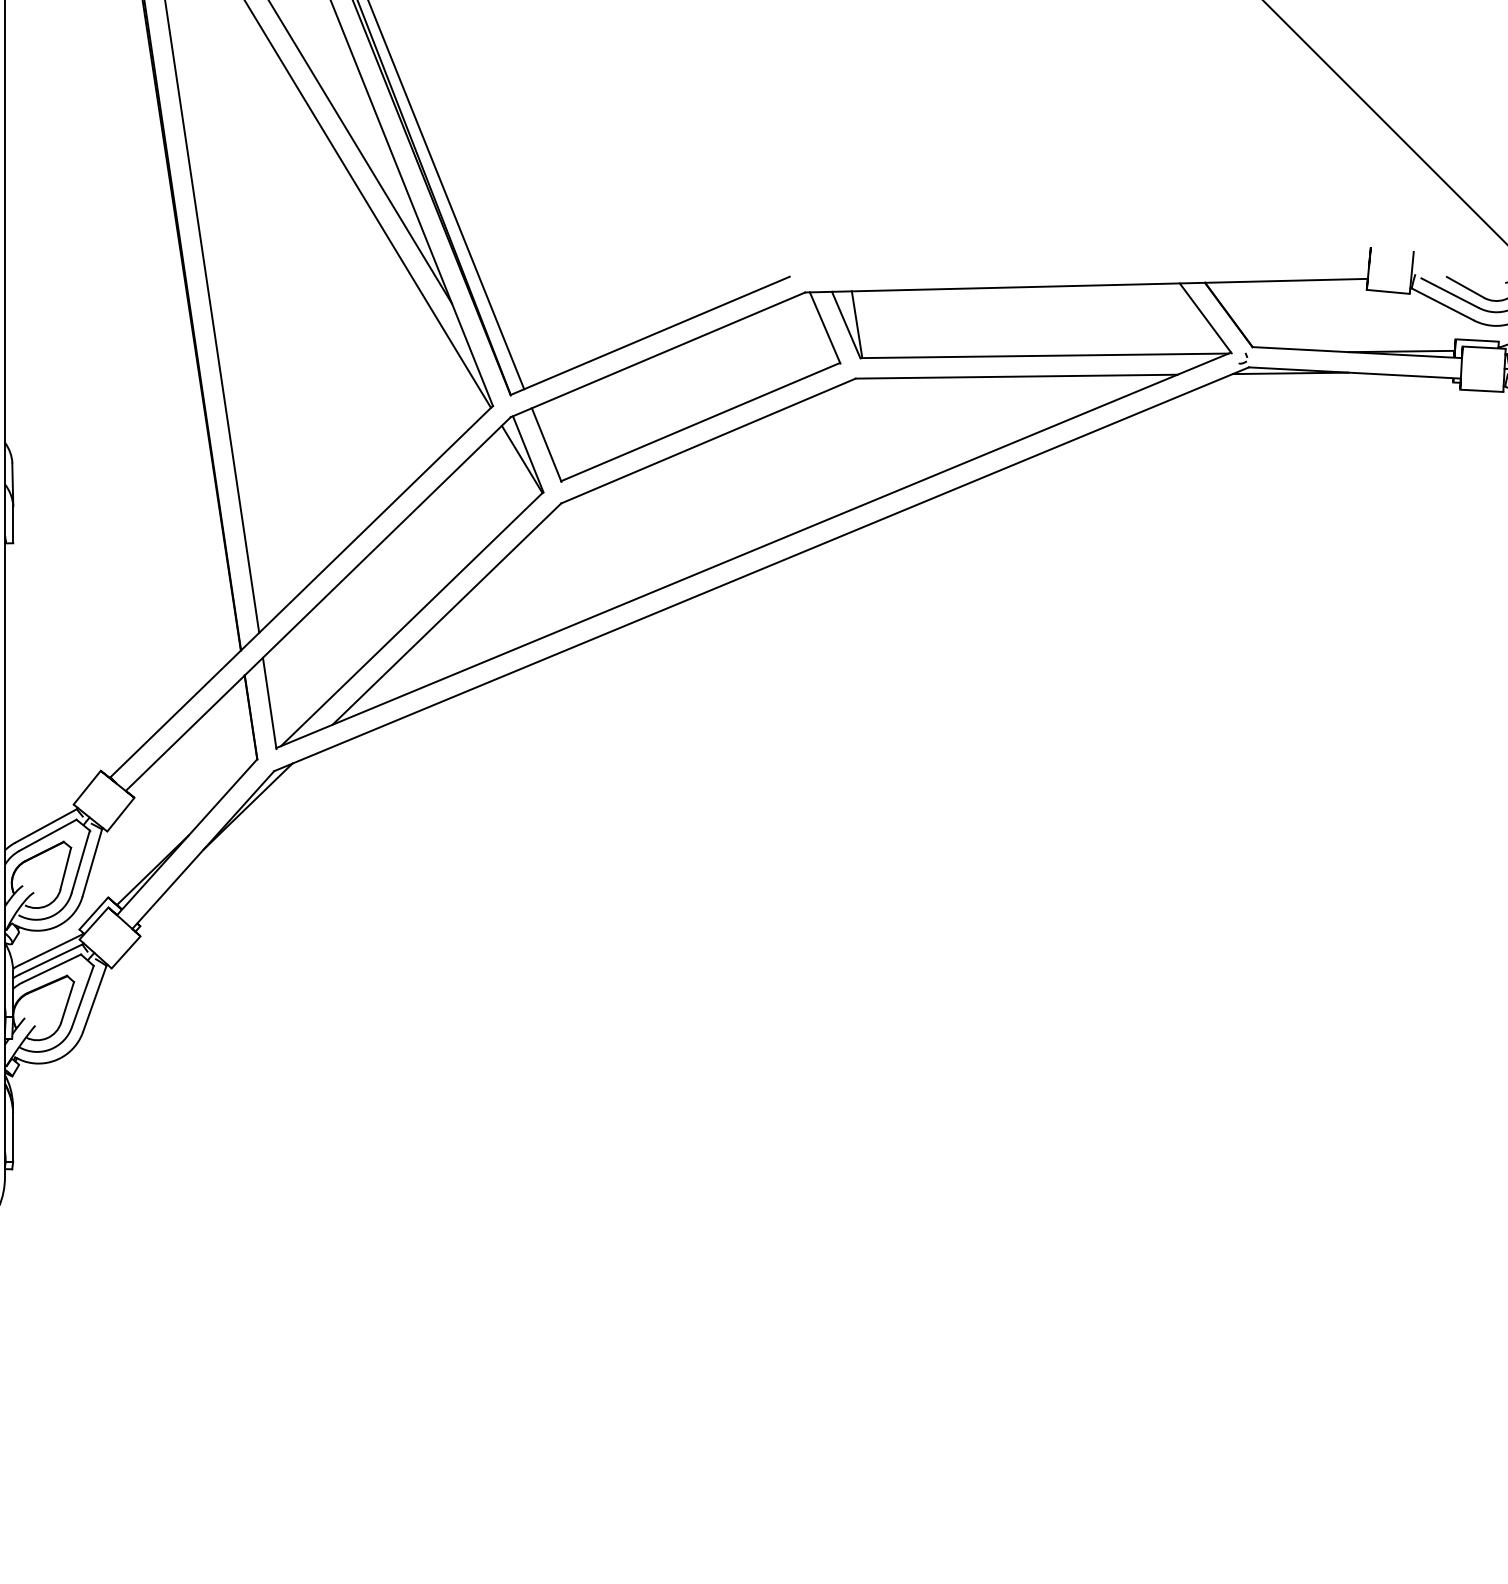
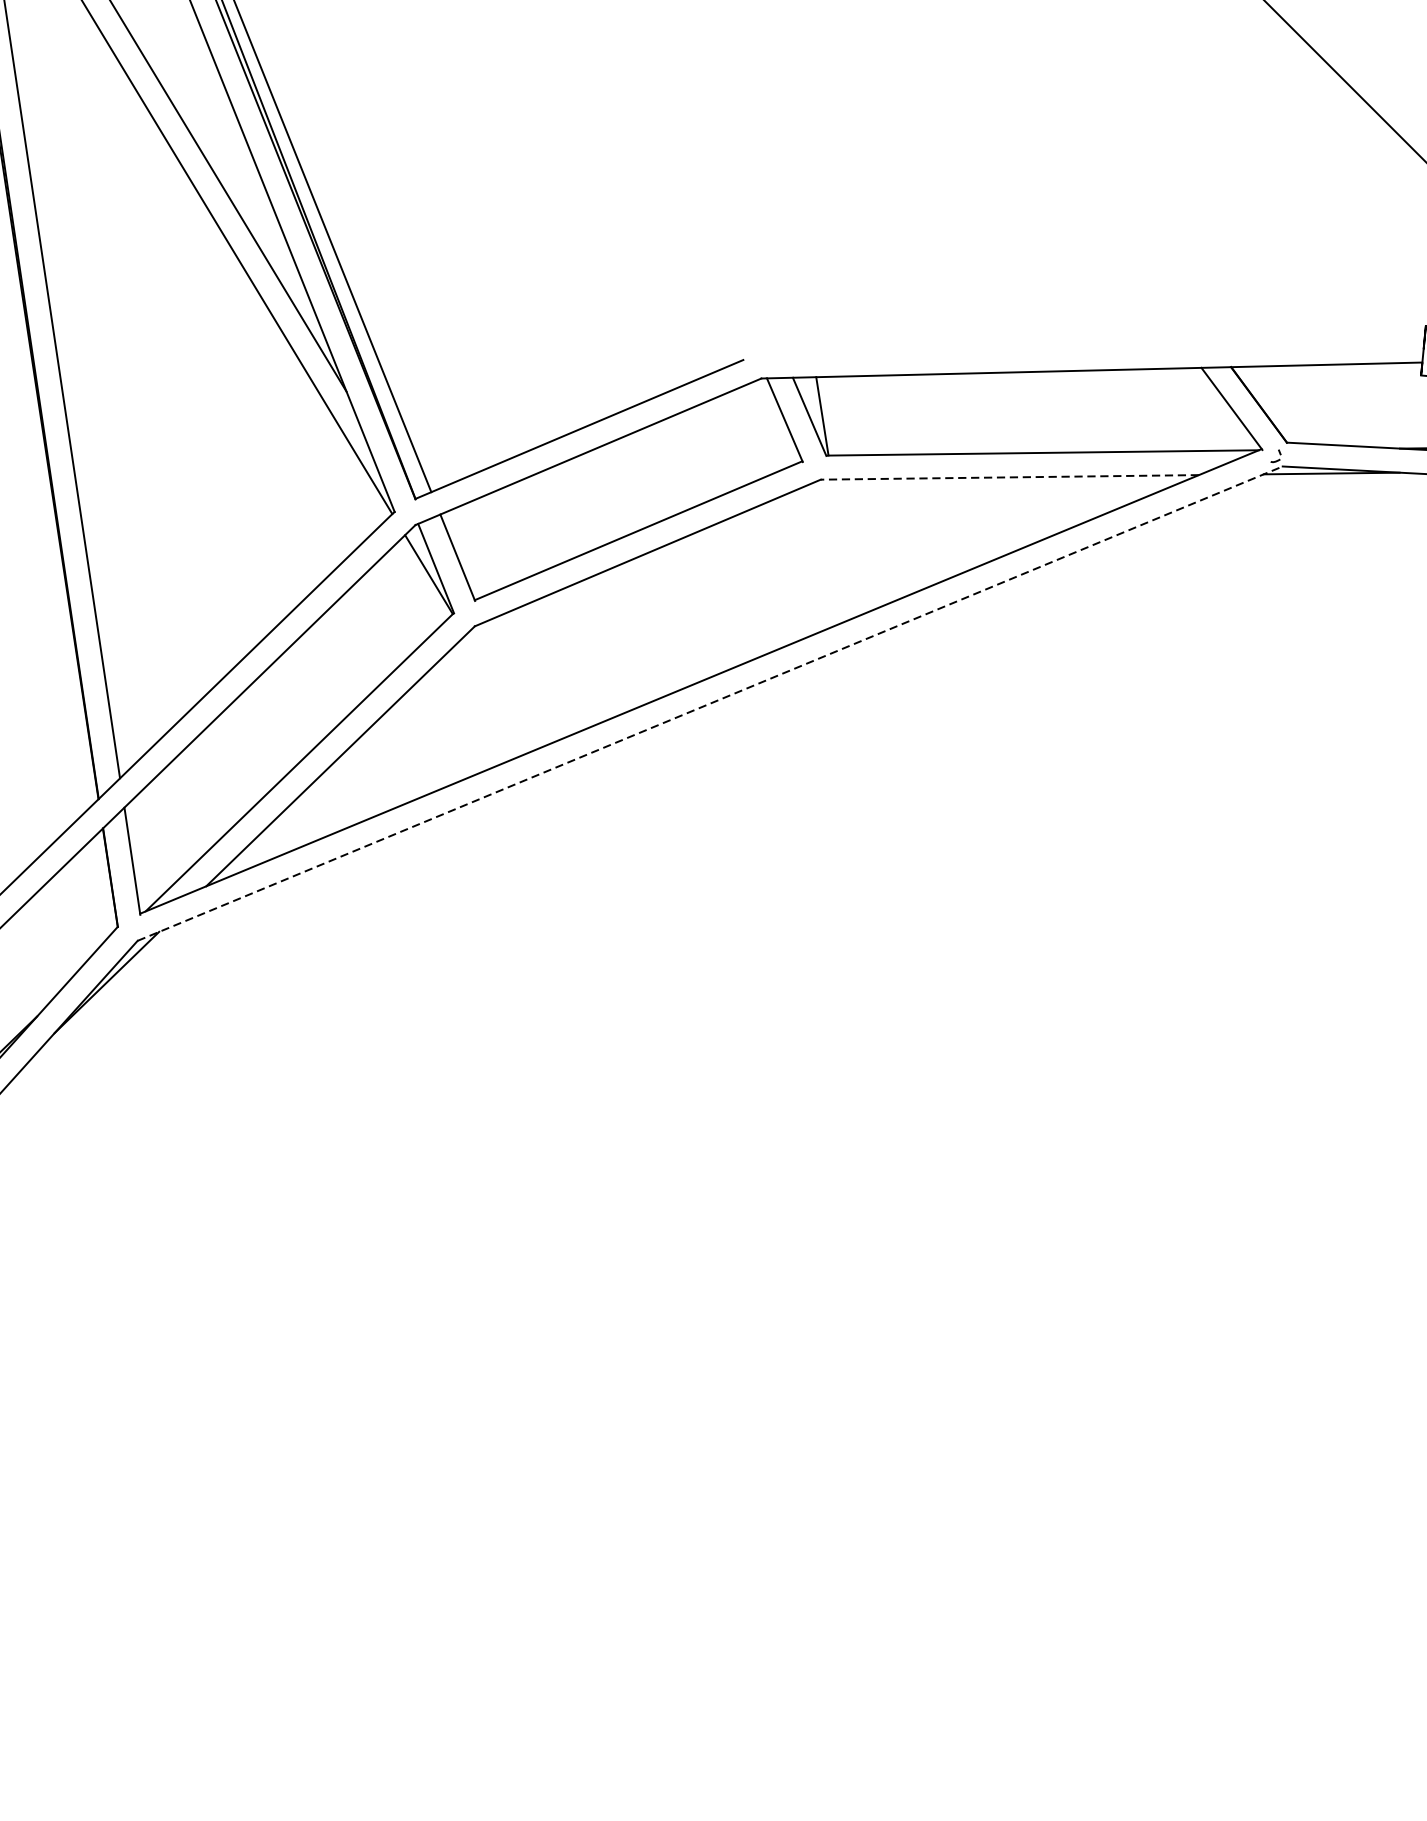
line: (1016, 376) -> (1009, 477), solid -> dashed
line: (761, 569) -> (710, 703), solid -> dashed

